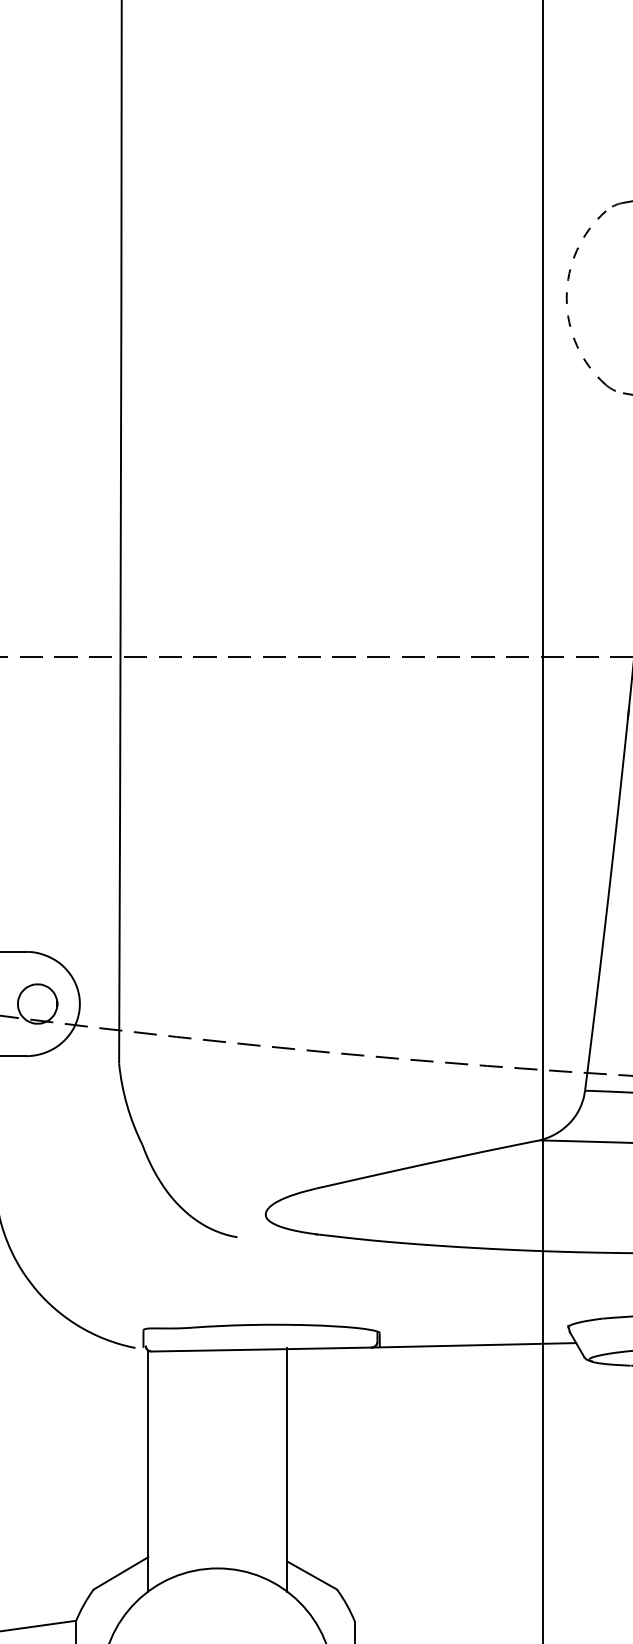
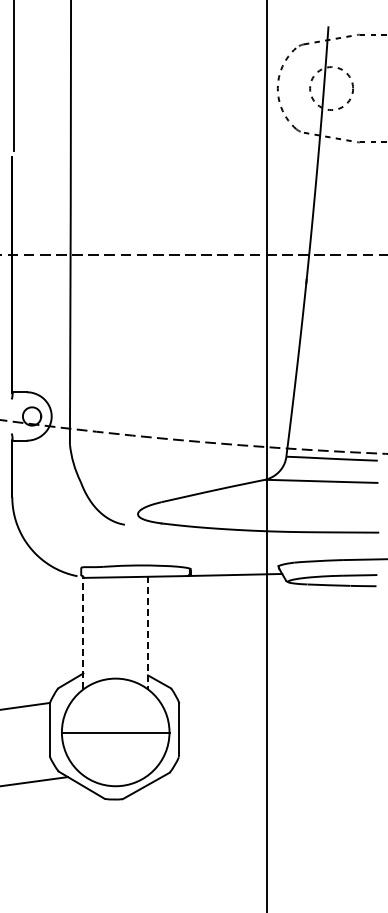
line: (148, 1471) -> (83, 633), solid -> dashed
line: (286, 1471) -> (147, 633), solid -> dashed

